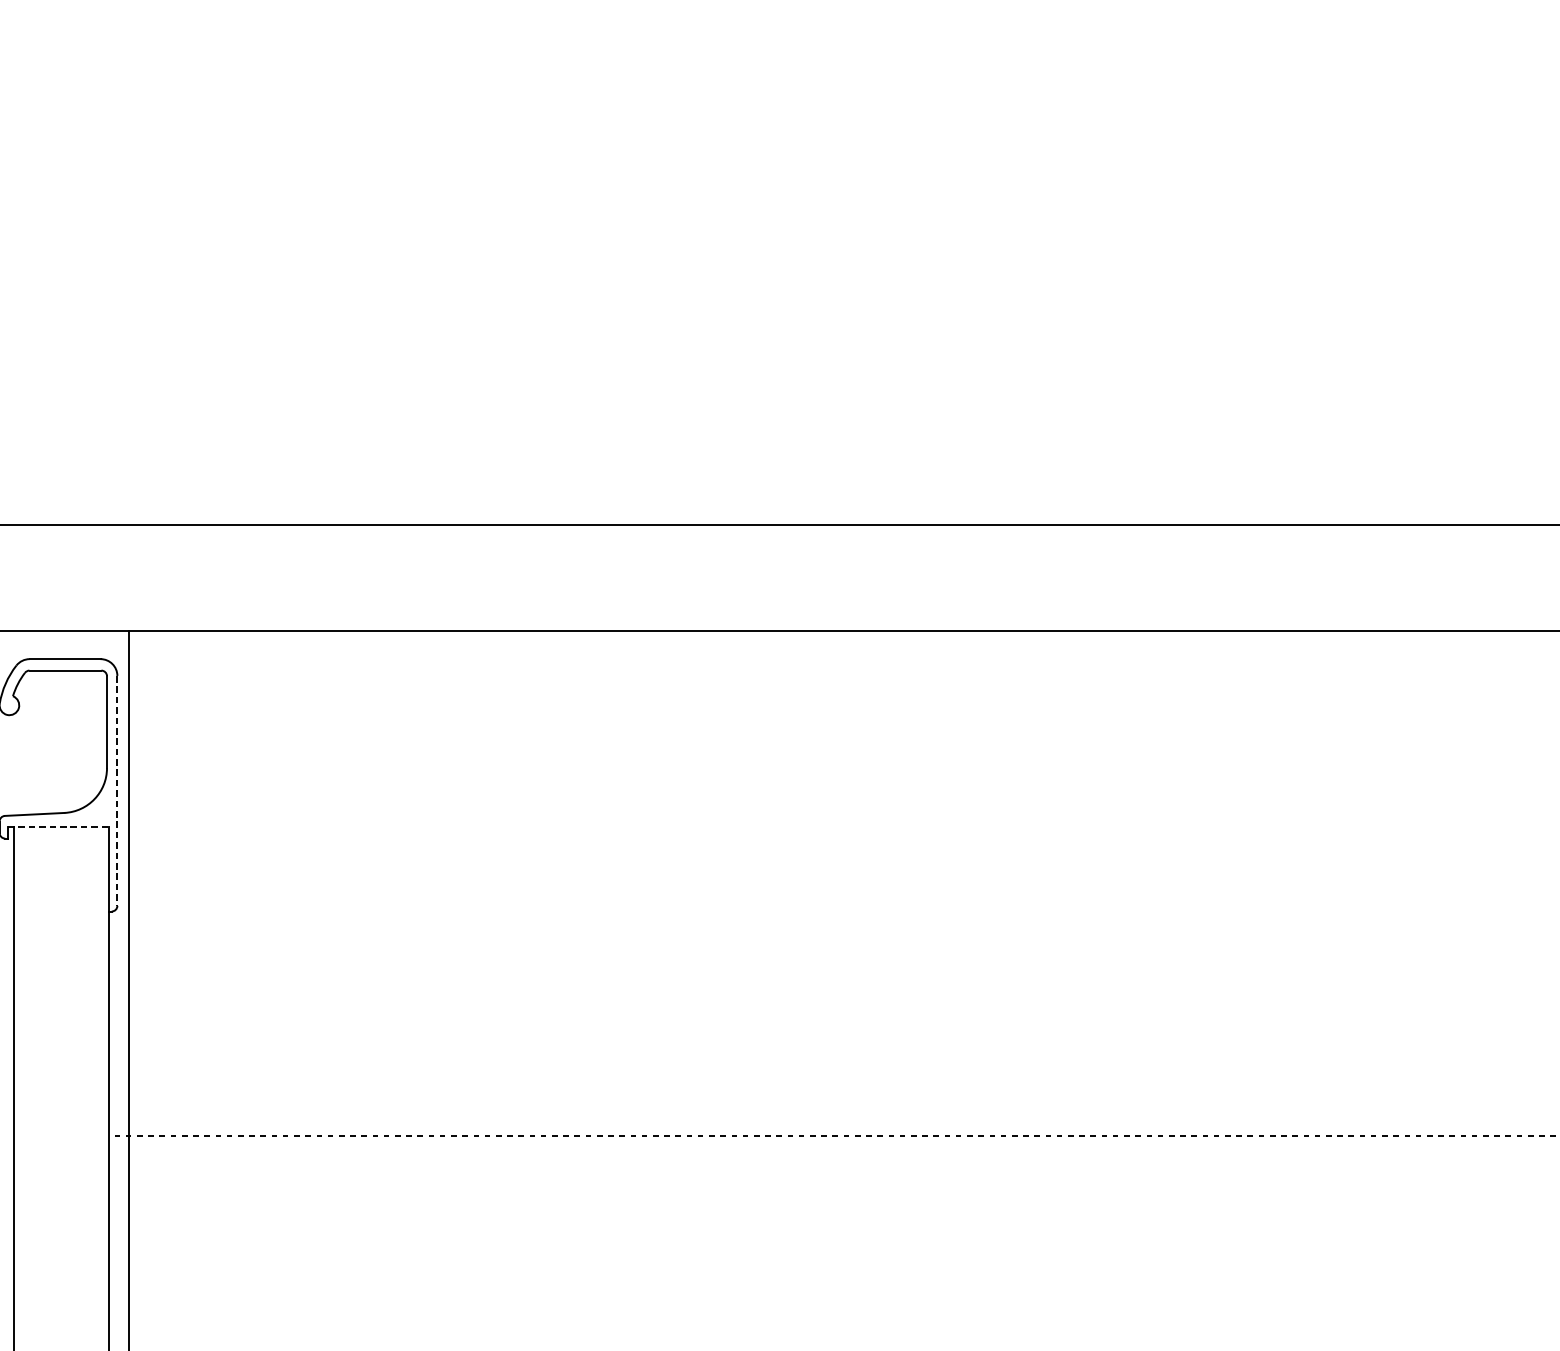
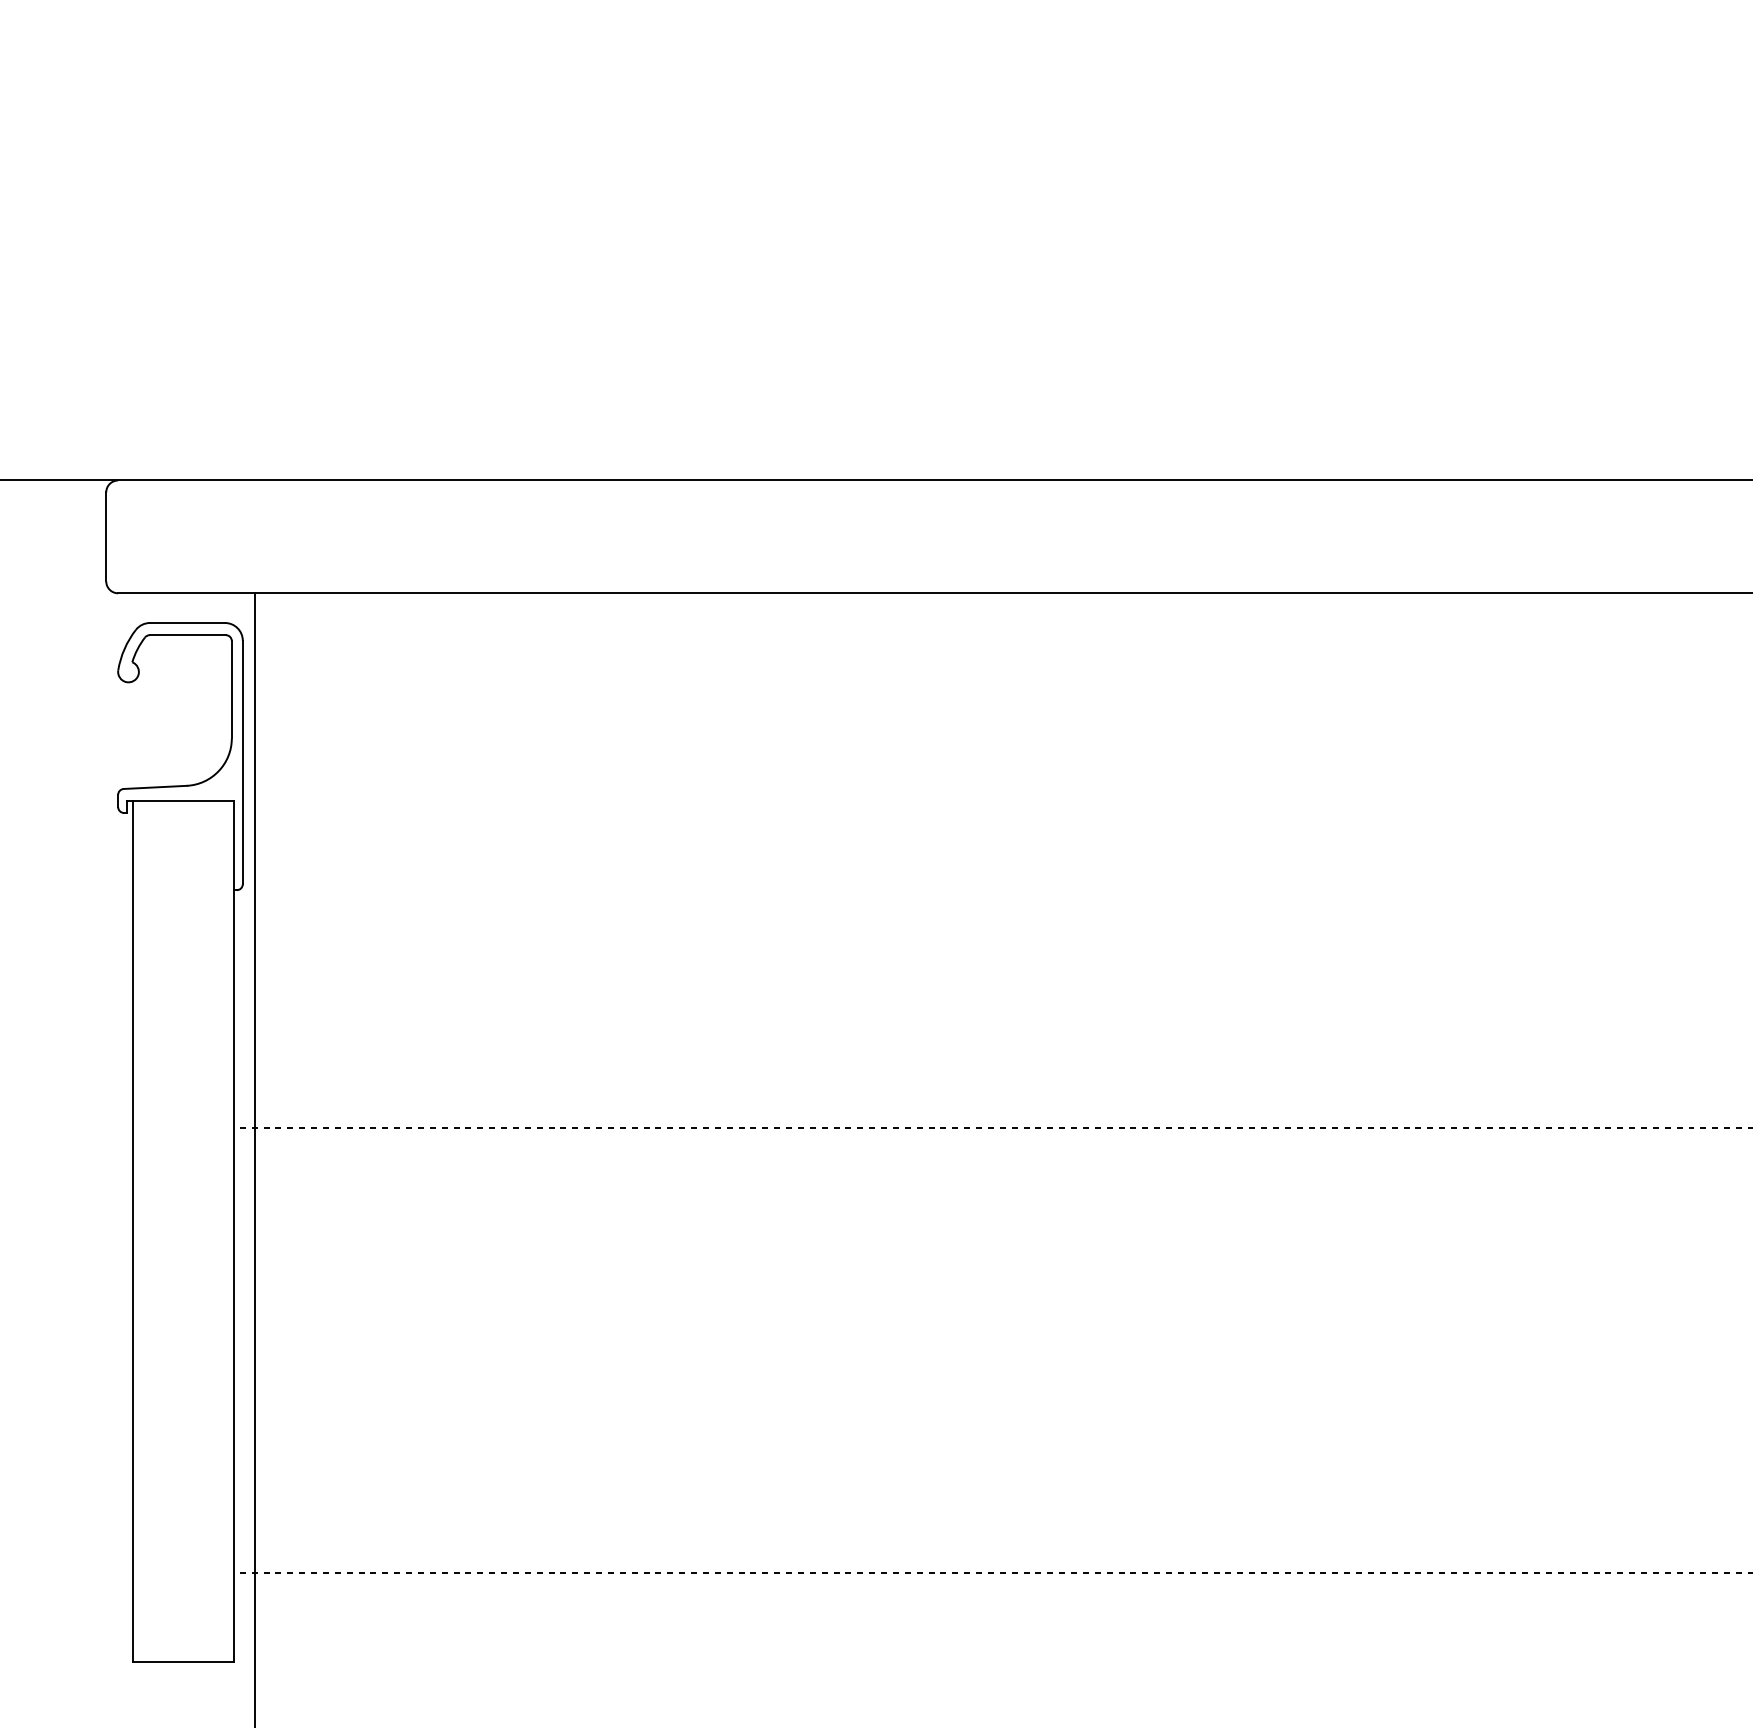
line: (117, 790) -> (242, 762), dashed -> solid
line: (58, 827) -> (180, 801), dashed -> solid

